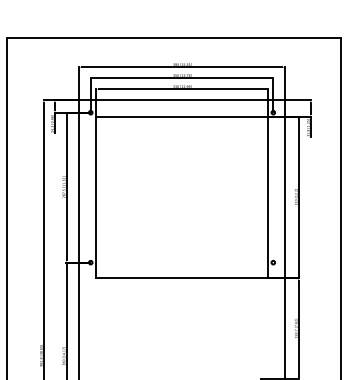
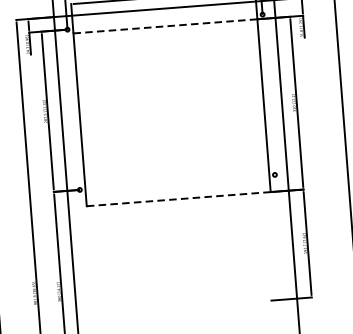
line: (182, 116) -> (165, 26), solid -> dashed
line: (181, 278) -> (178, 199), solid -> dashed

